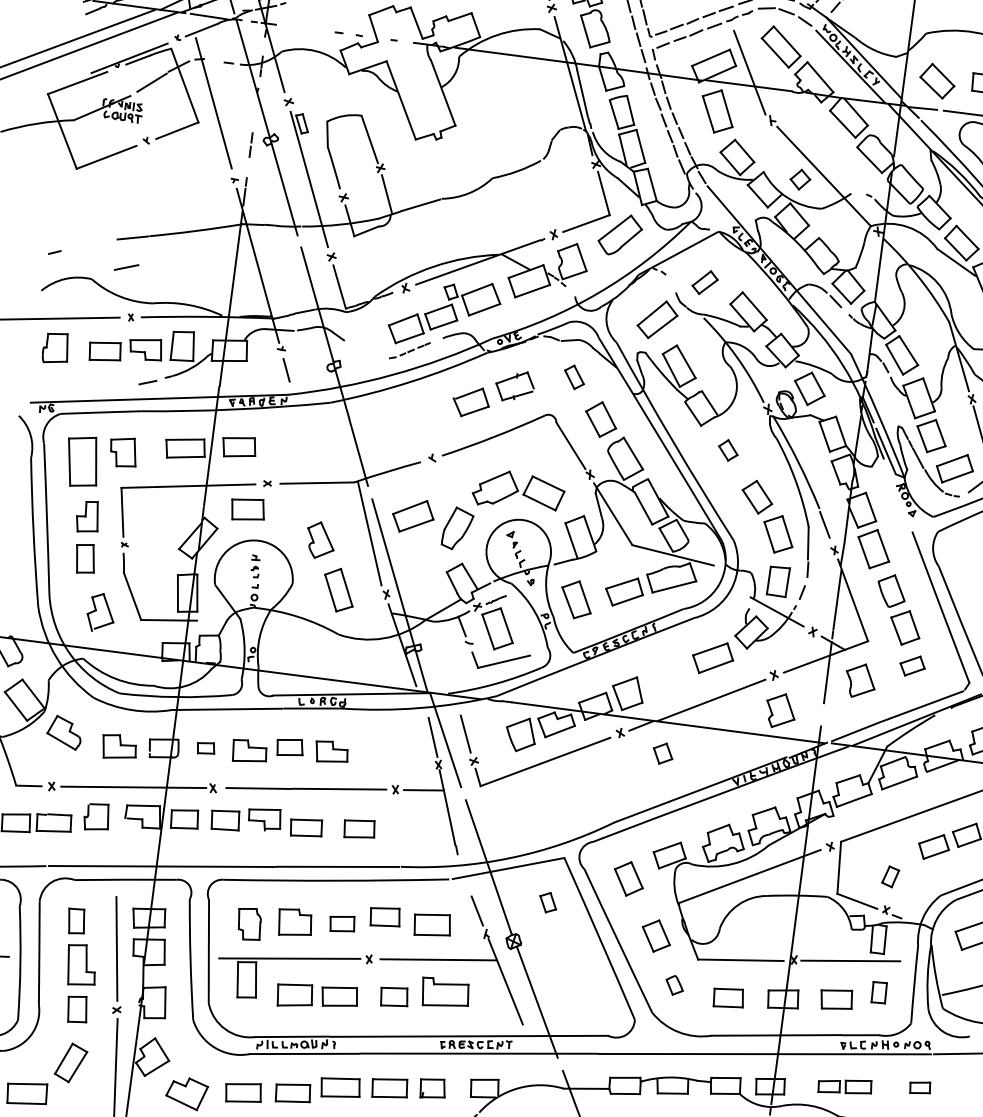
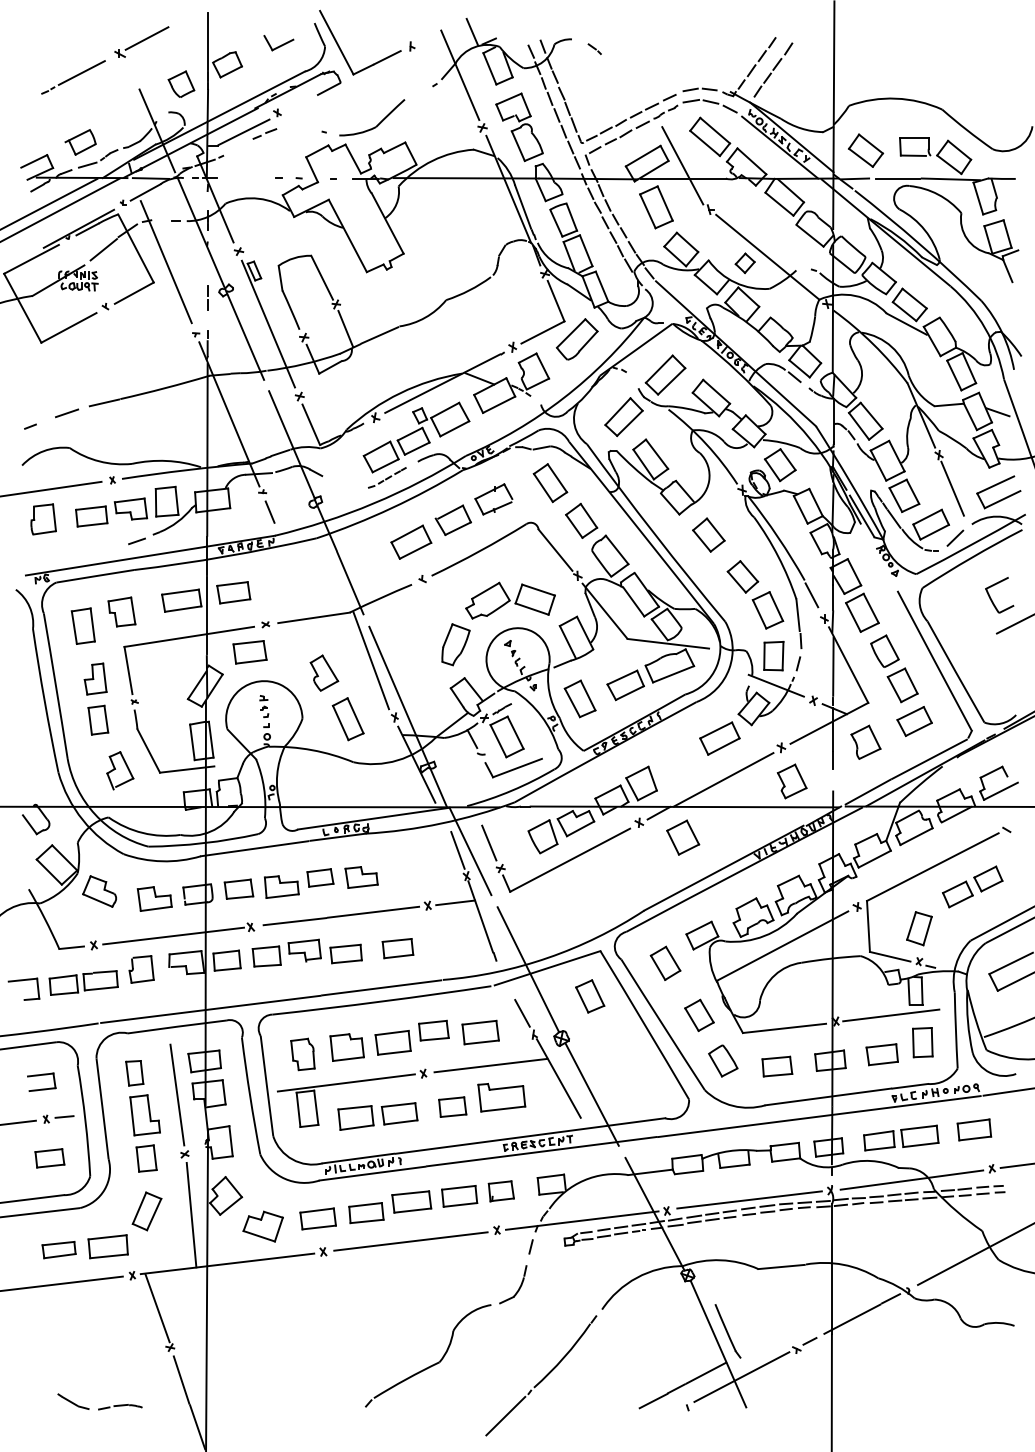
line: (127, 267) -> (67, 413), moved
part: (705, 282) -> (665, 374), size x1.67
part: (574, 377) -> (550, 483), size x1.67
part: (727, 449) -> (708, 534), size x1.67
part: (81, 460) -> (82, 625), size x0.71
part: (413, 515) -> (411, 541), moved
part: (912, 666) -> (914, 721), size x1.43
part: (205, 747) -> (238, 888), size x1.67
part: (663, 753) -> (683, 837), size x1.67
part: (890, 876) -> (919, 928), size x1.67
part: (548, 902) -> (590, 996), size x1.67
part: (341, 923) -> (392, 1042), size x1.43
part: (674, 984) -> (723, 1060), size x1.67
part: (878, 992) -> (922, 1042), size x1.43
part: (845, 1086) -> (901, 1137), size x1.43
part: (920, 1087) -> (974, 1129), size x1.67

